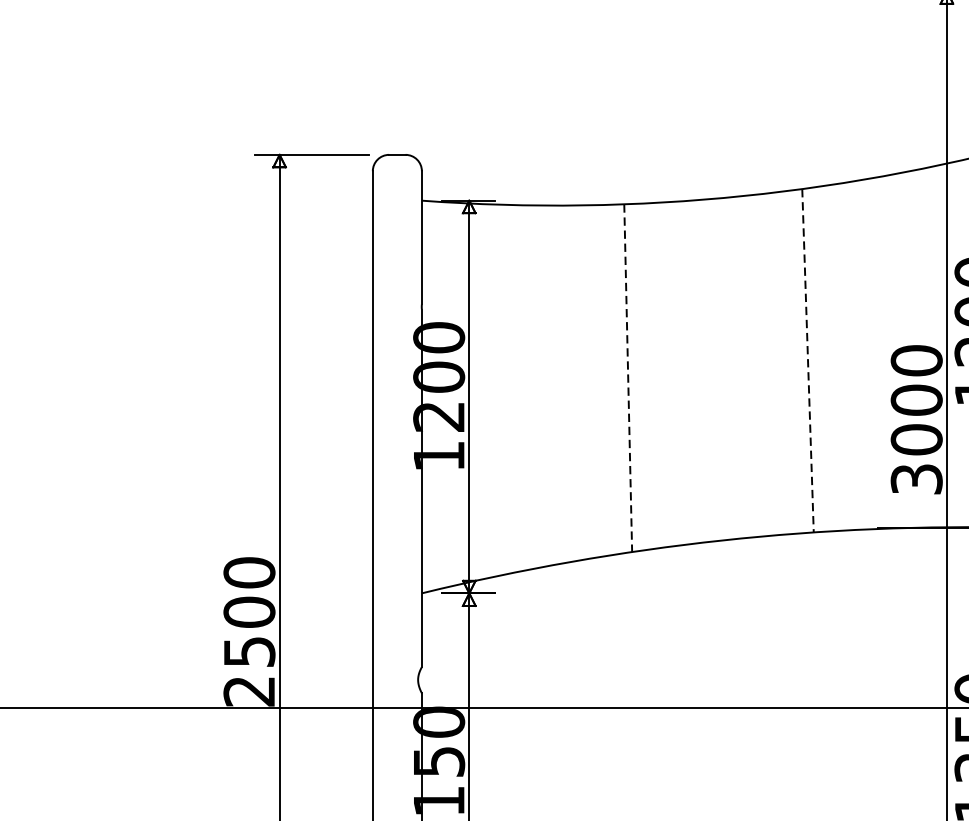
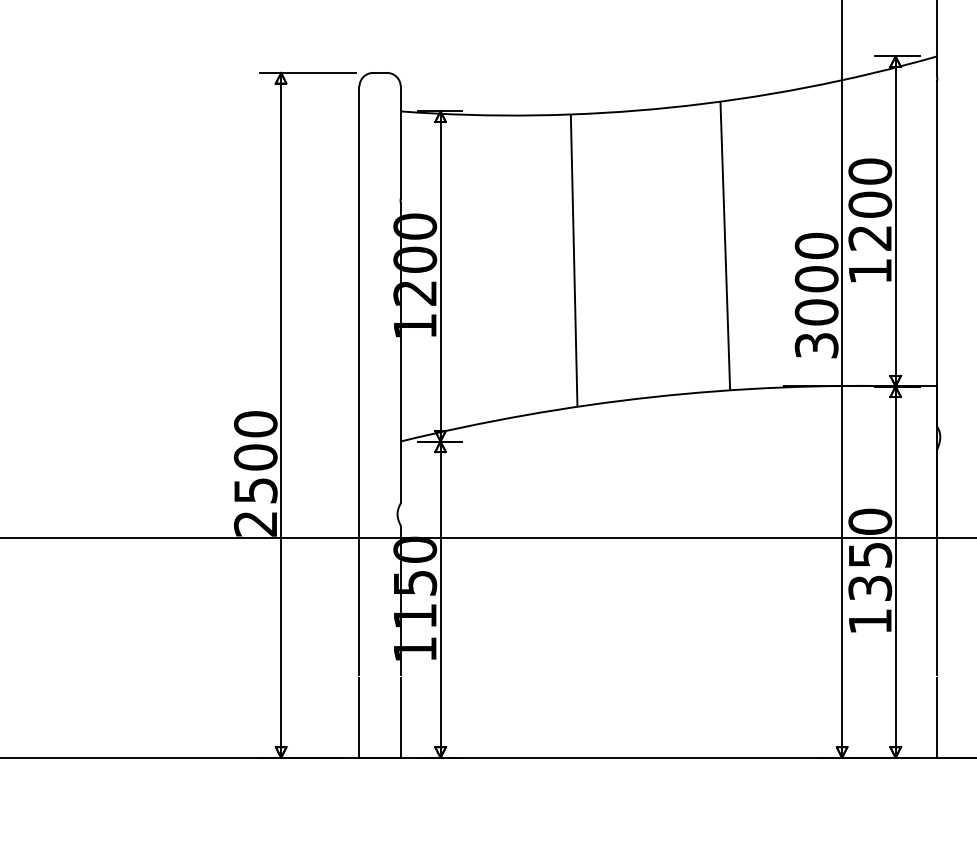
line: (808, 361) -> (725, 246), dashed -> solid
line: (628, 379) -> (574, 261), dashed -> solid

